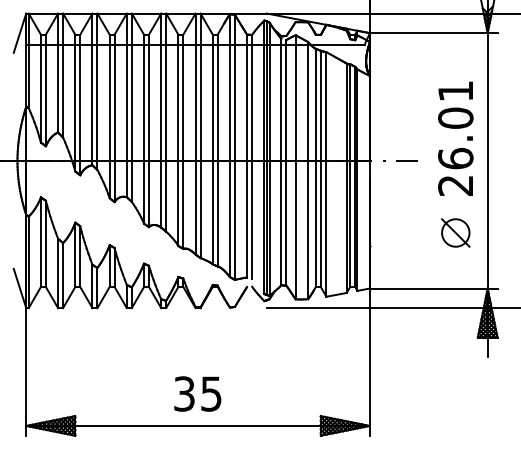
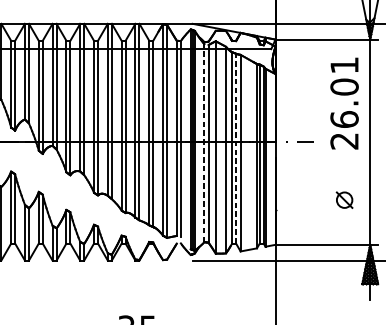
text: (455, 138) -> (344, 103), moved
line: (281, 161) -> (204, 142), solid -> dashed
line: (320, 168) -> (235, 148), solid -> dashed
part: (455, 232) -> (344, 199), size x0.7

